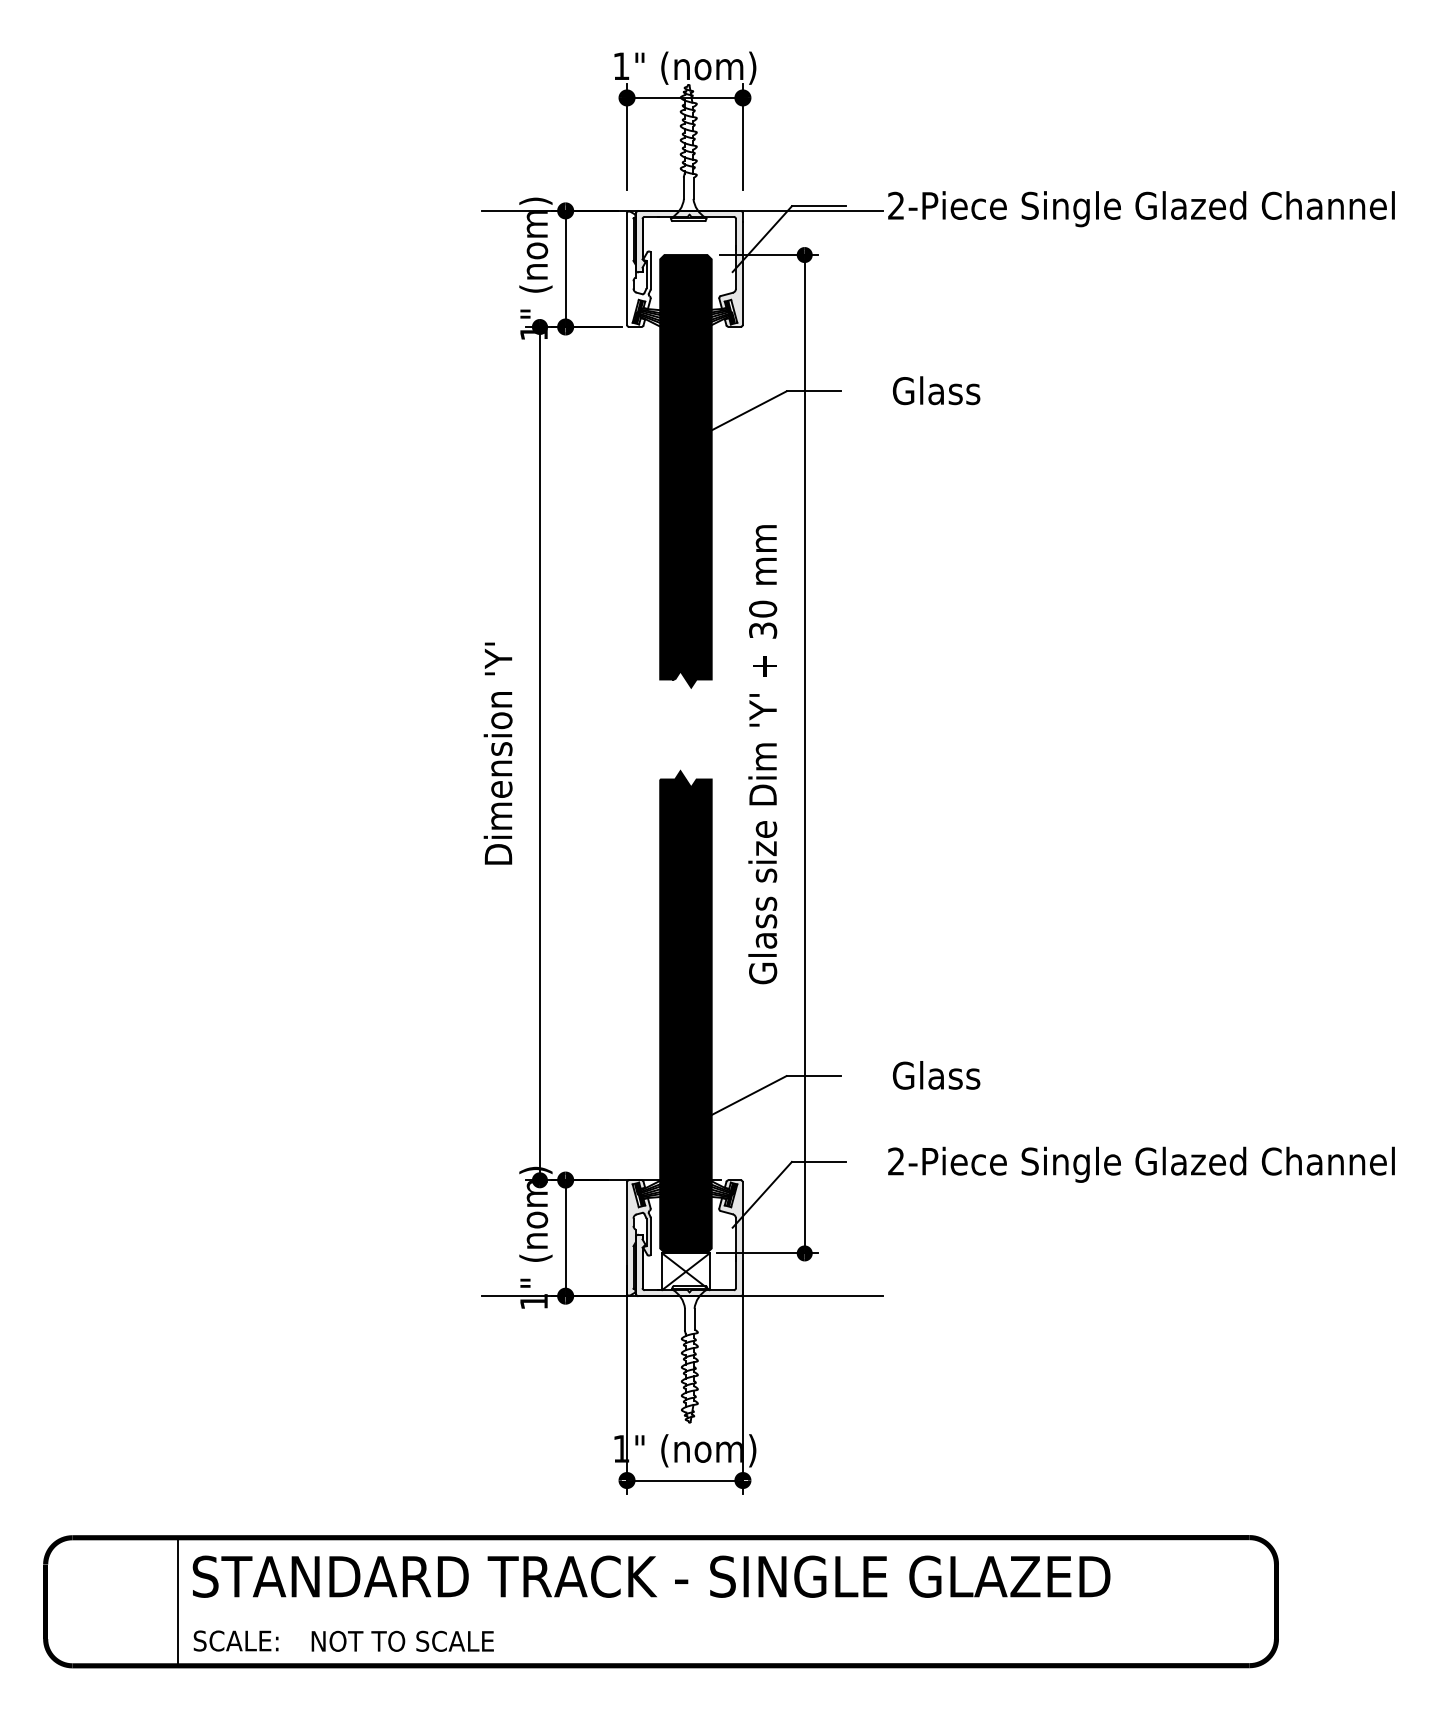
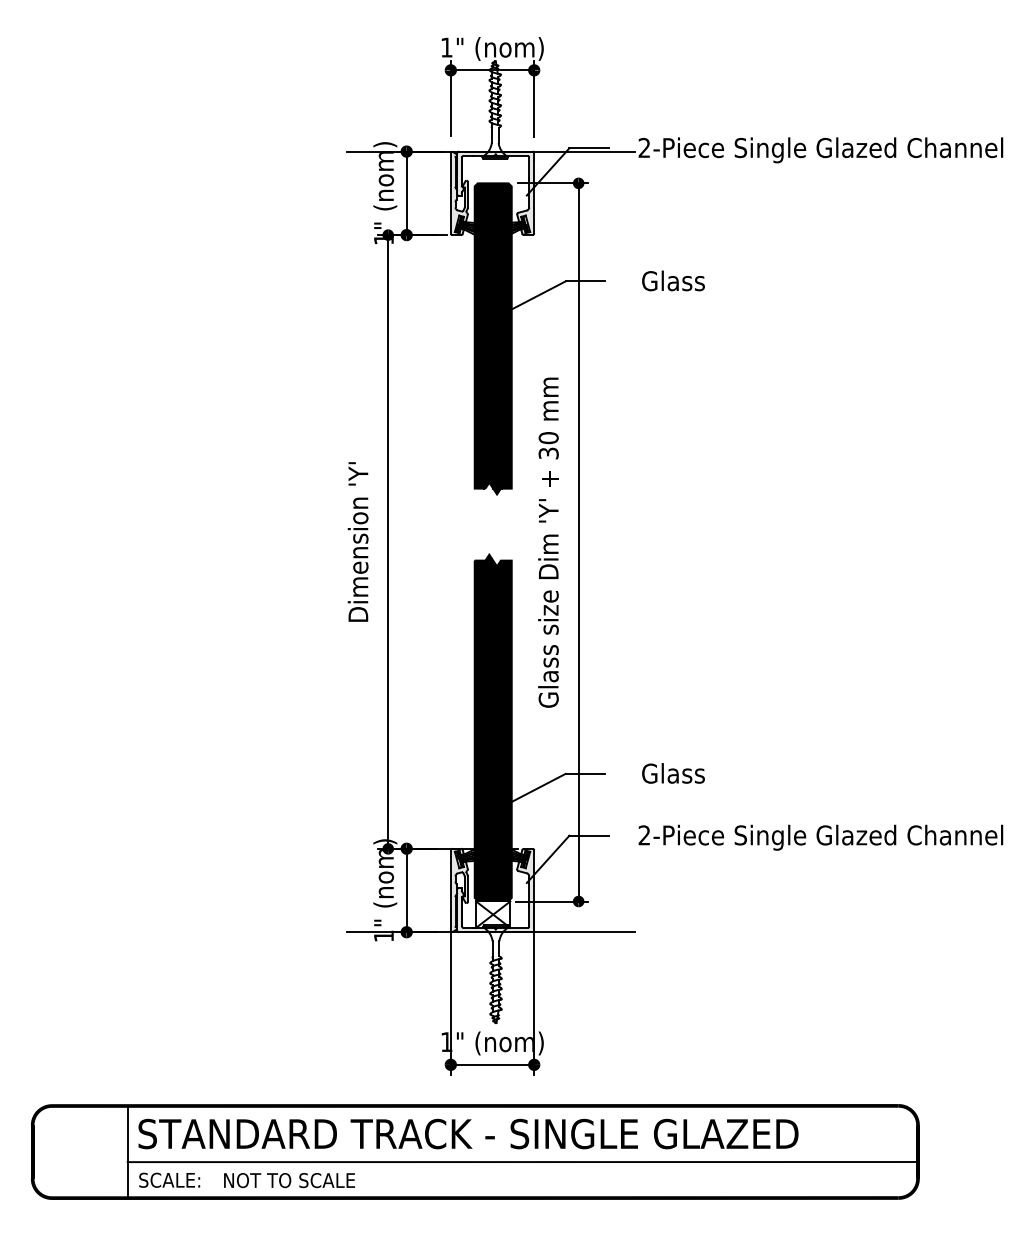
fill: (638, 269) -> (459, 193), added
line: (726, 1615) -> (522, 1161), added

